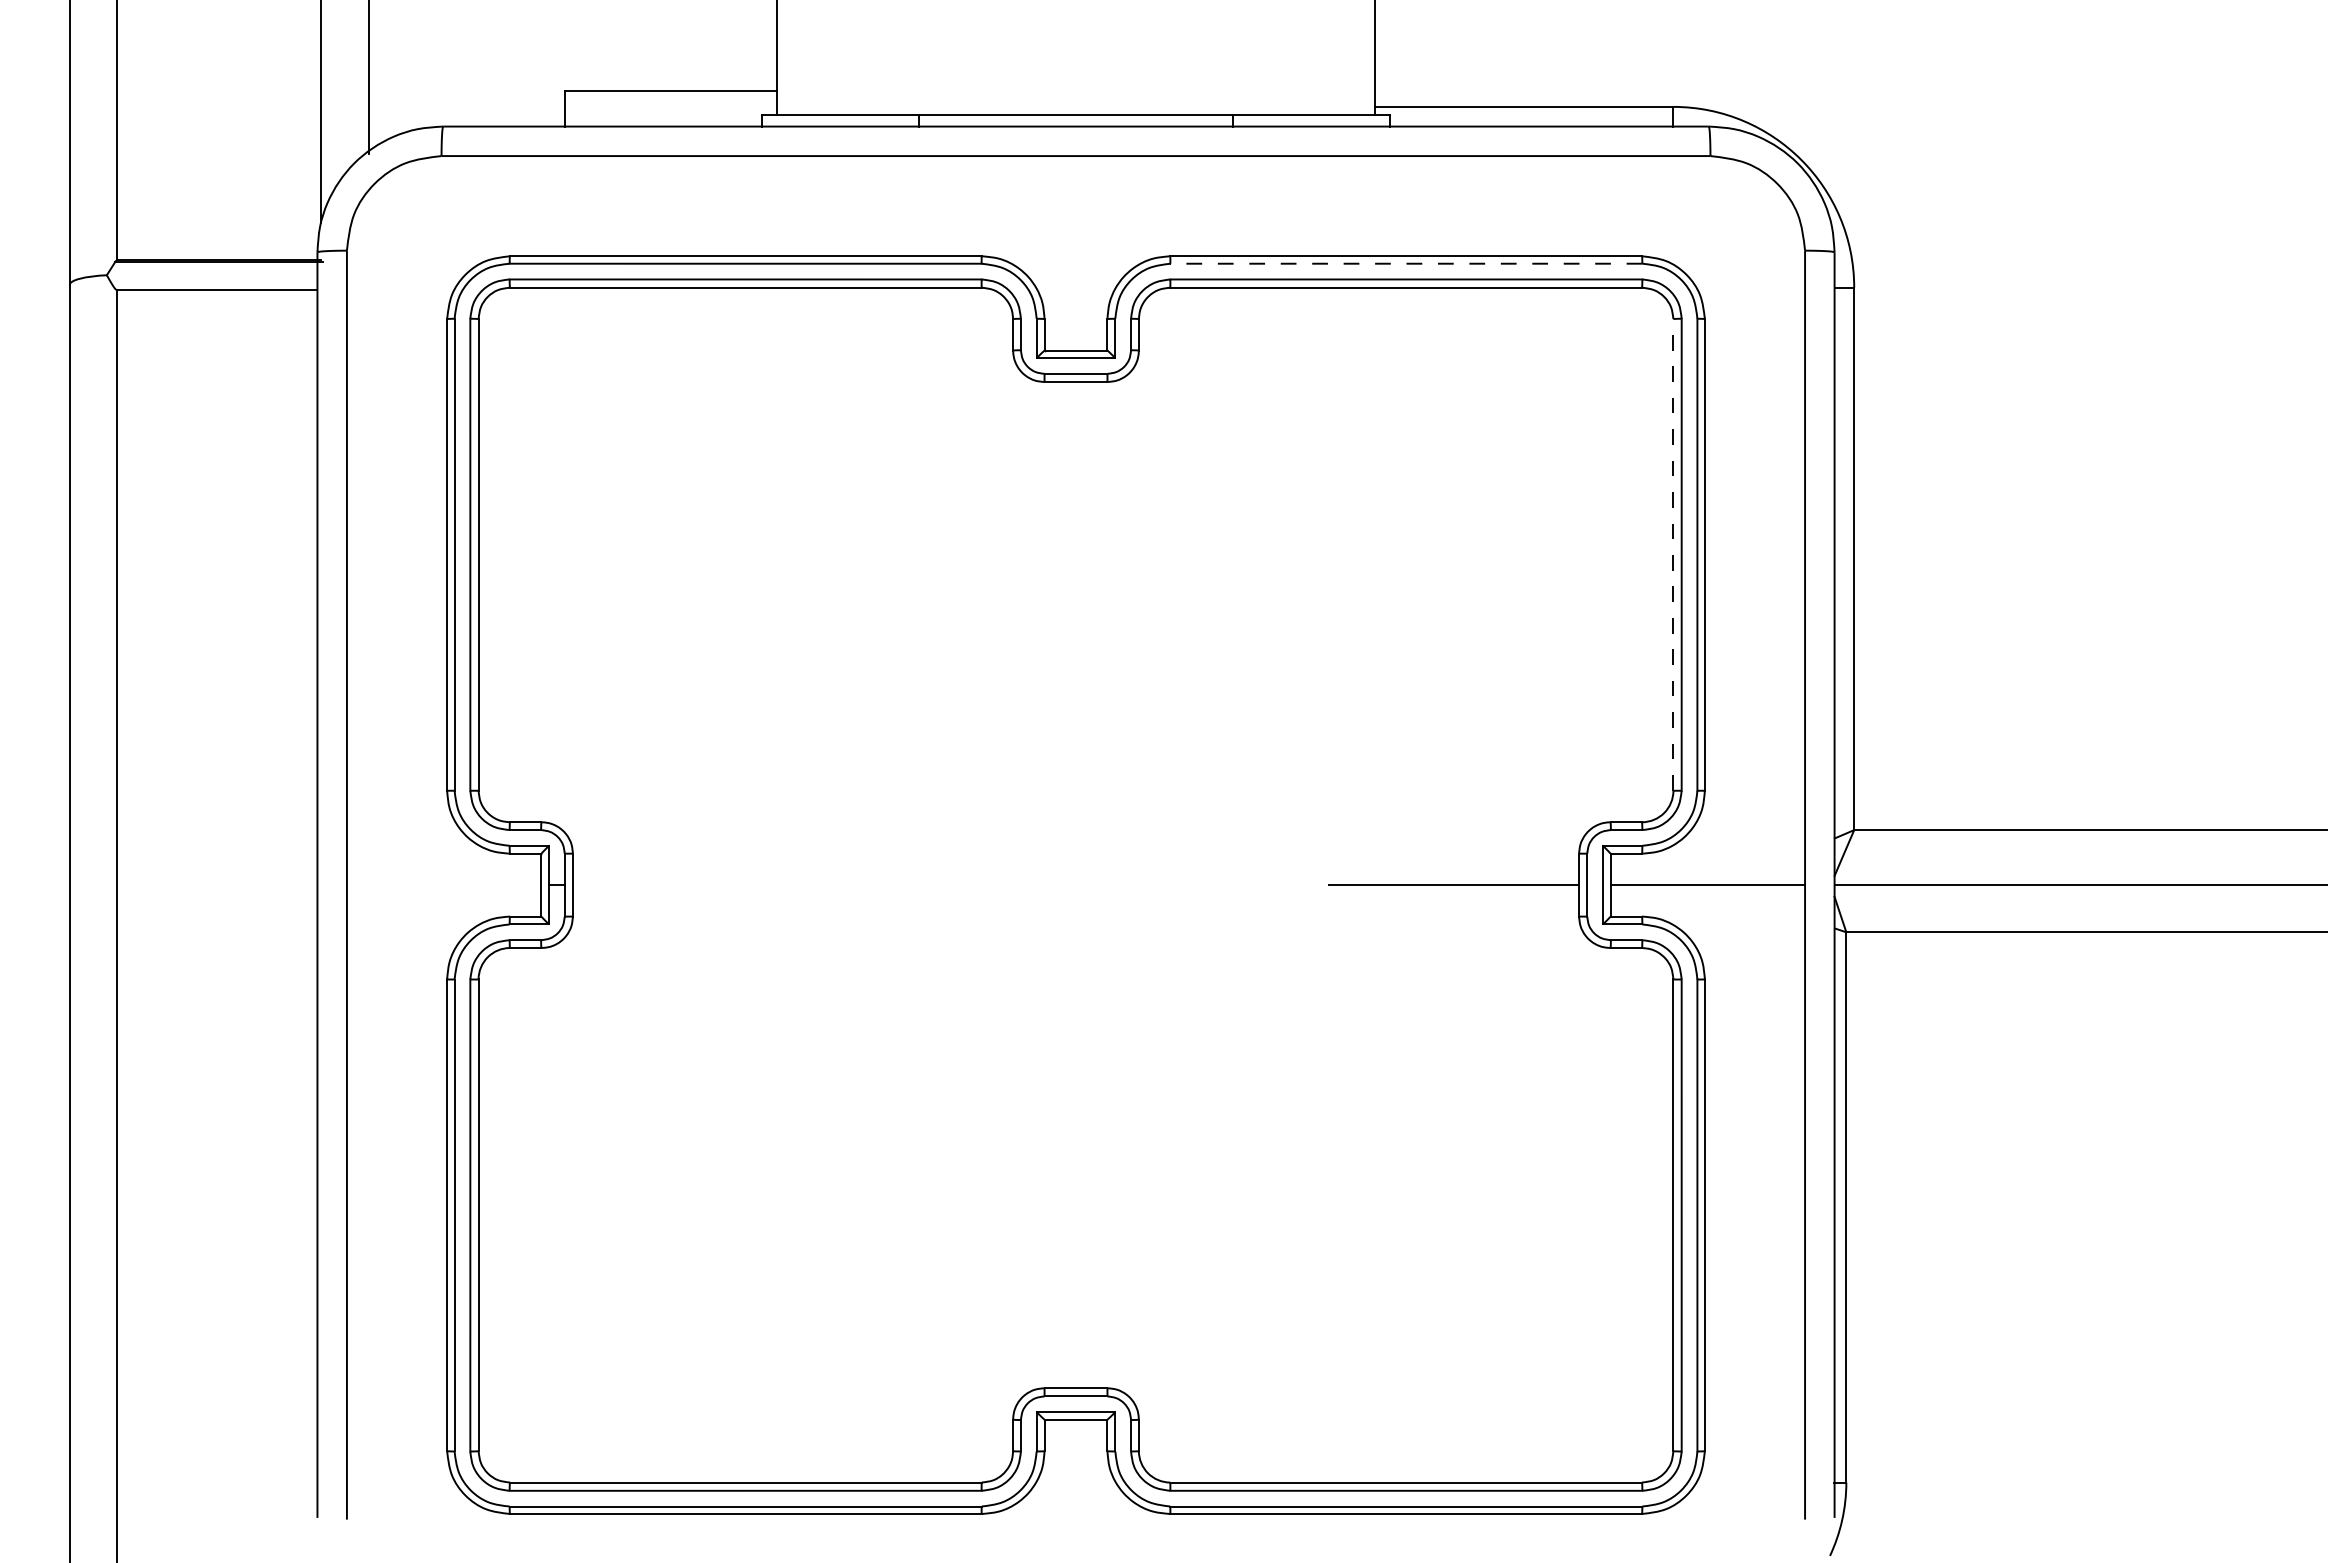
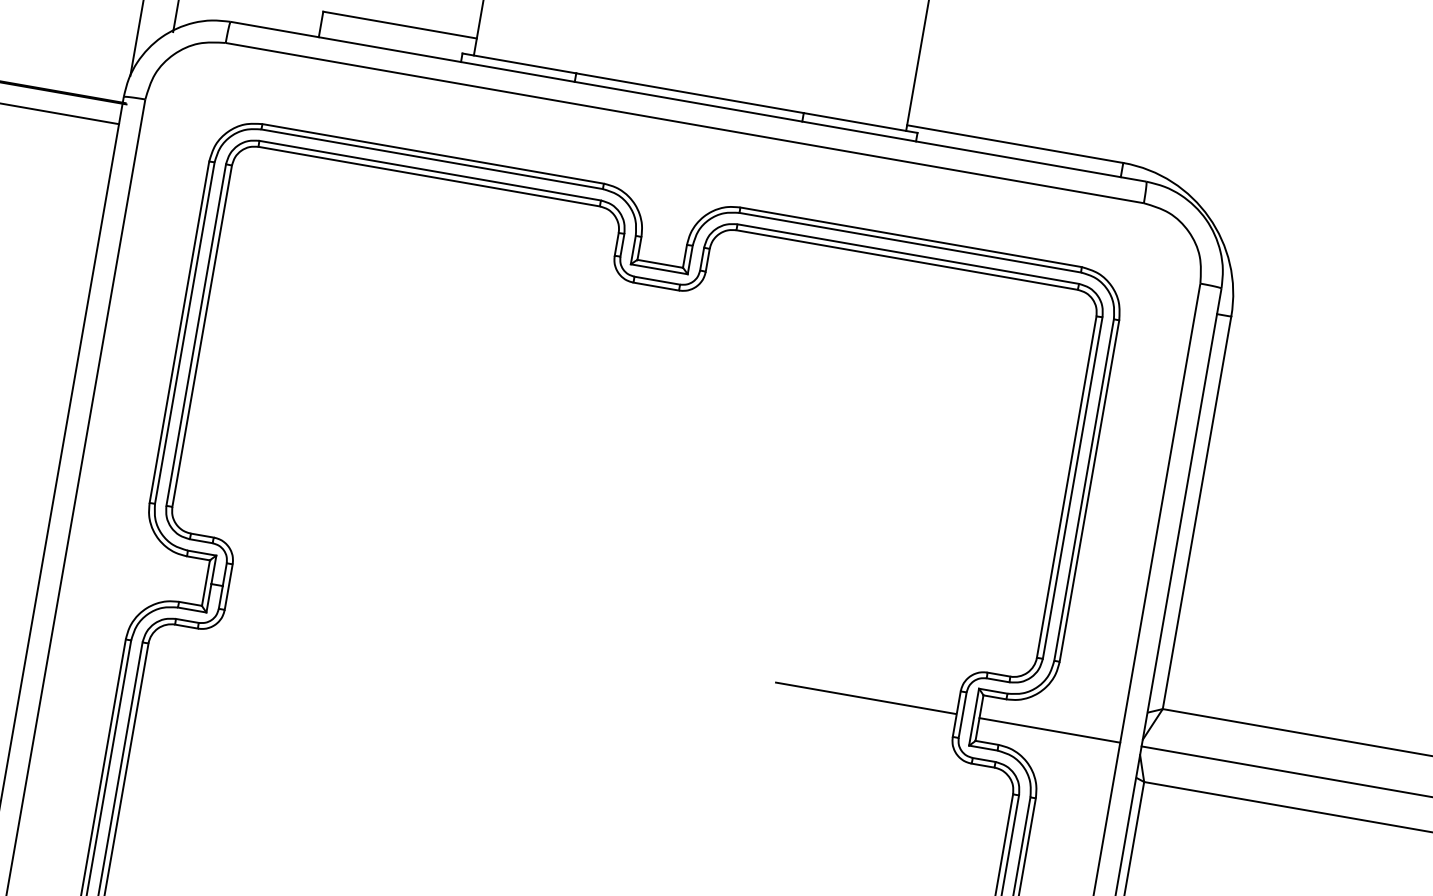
line: (1406, 263) -> (910, 242), dashed -> solid
line: (1673, 554) -> (1066, 486), dashed -> solid

